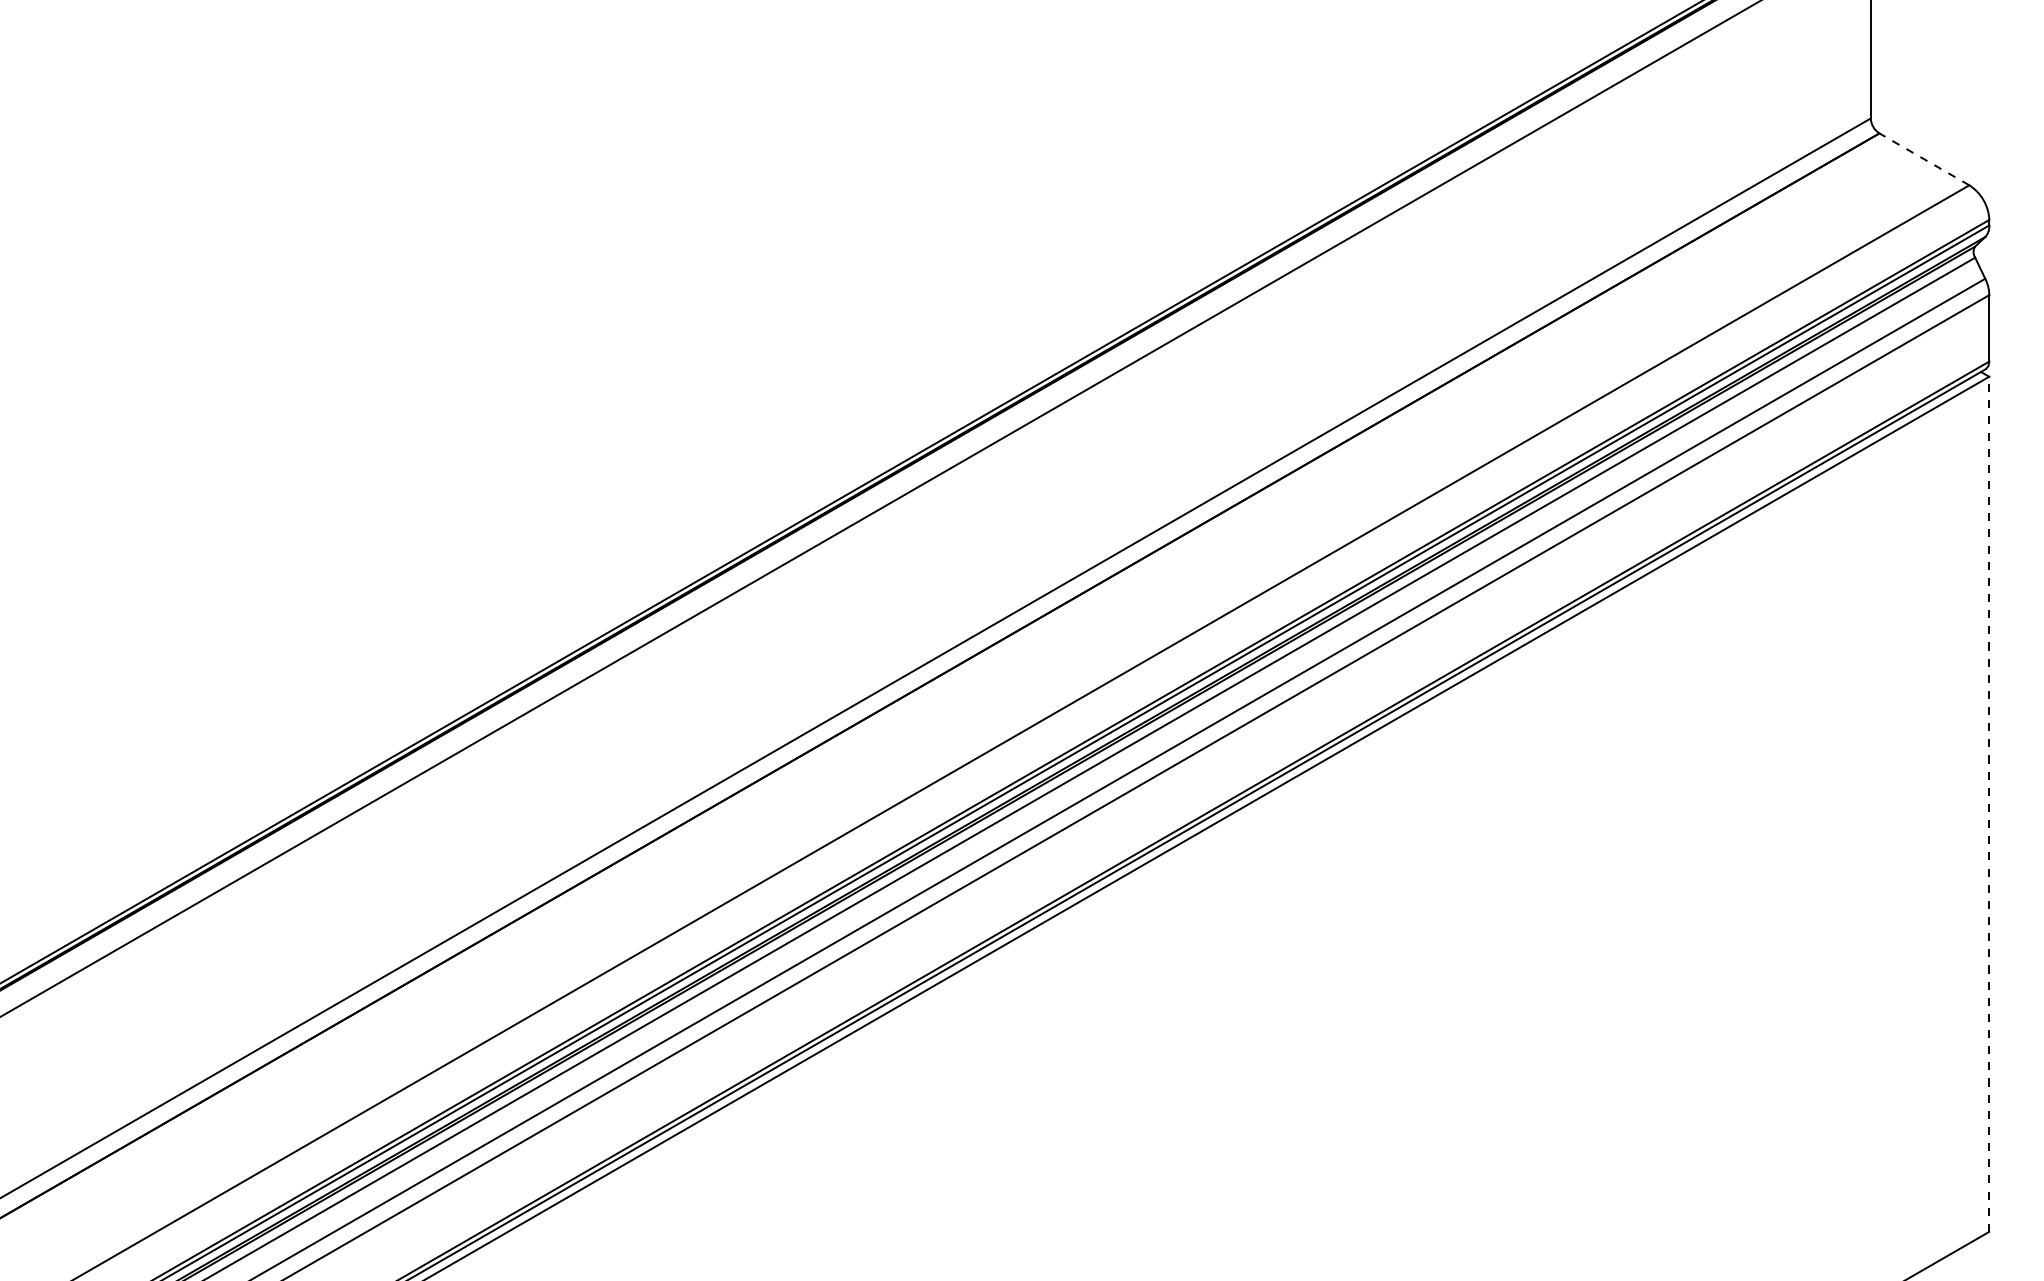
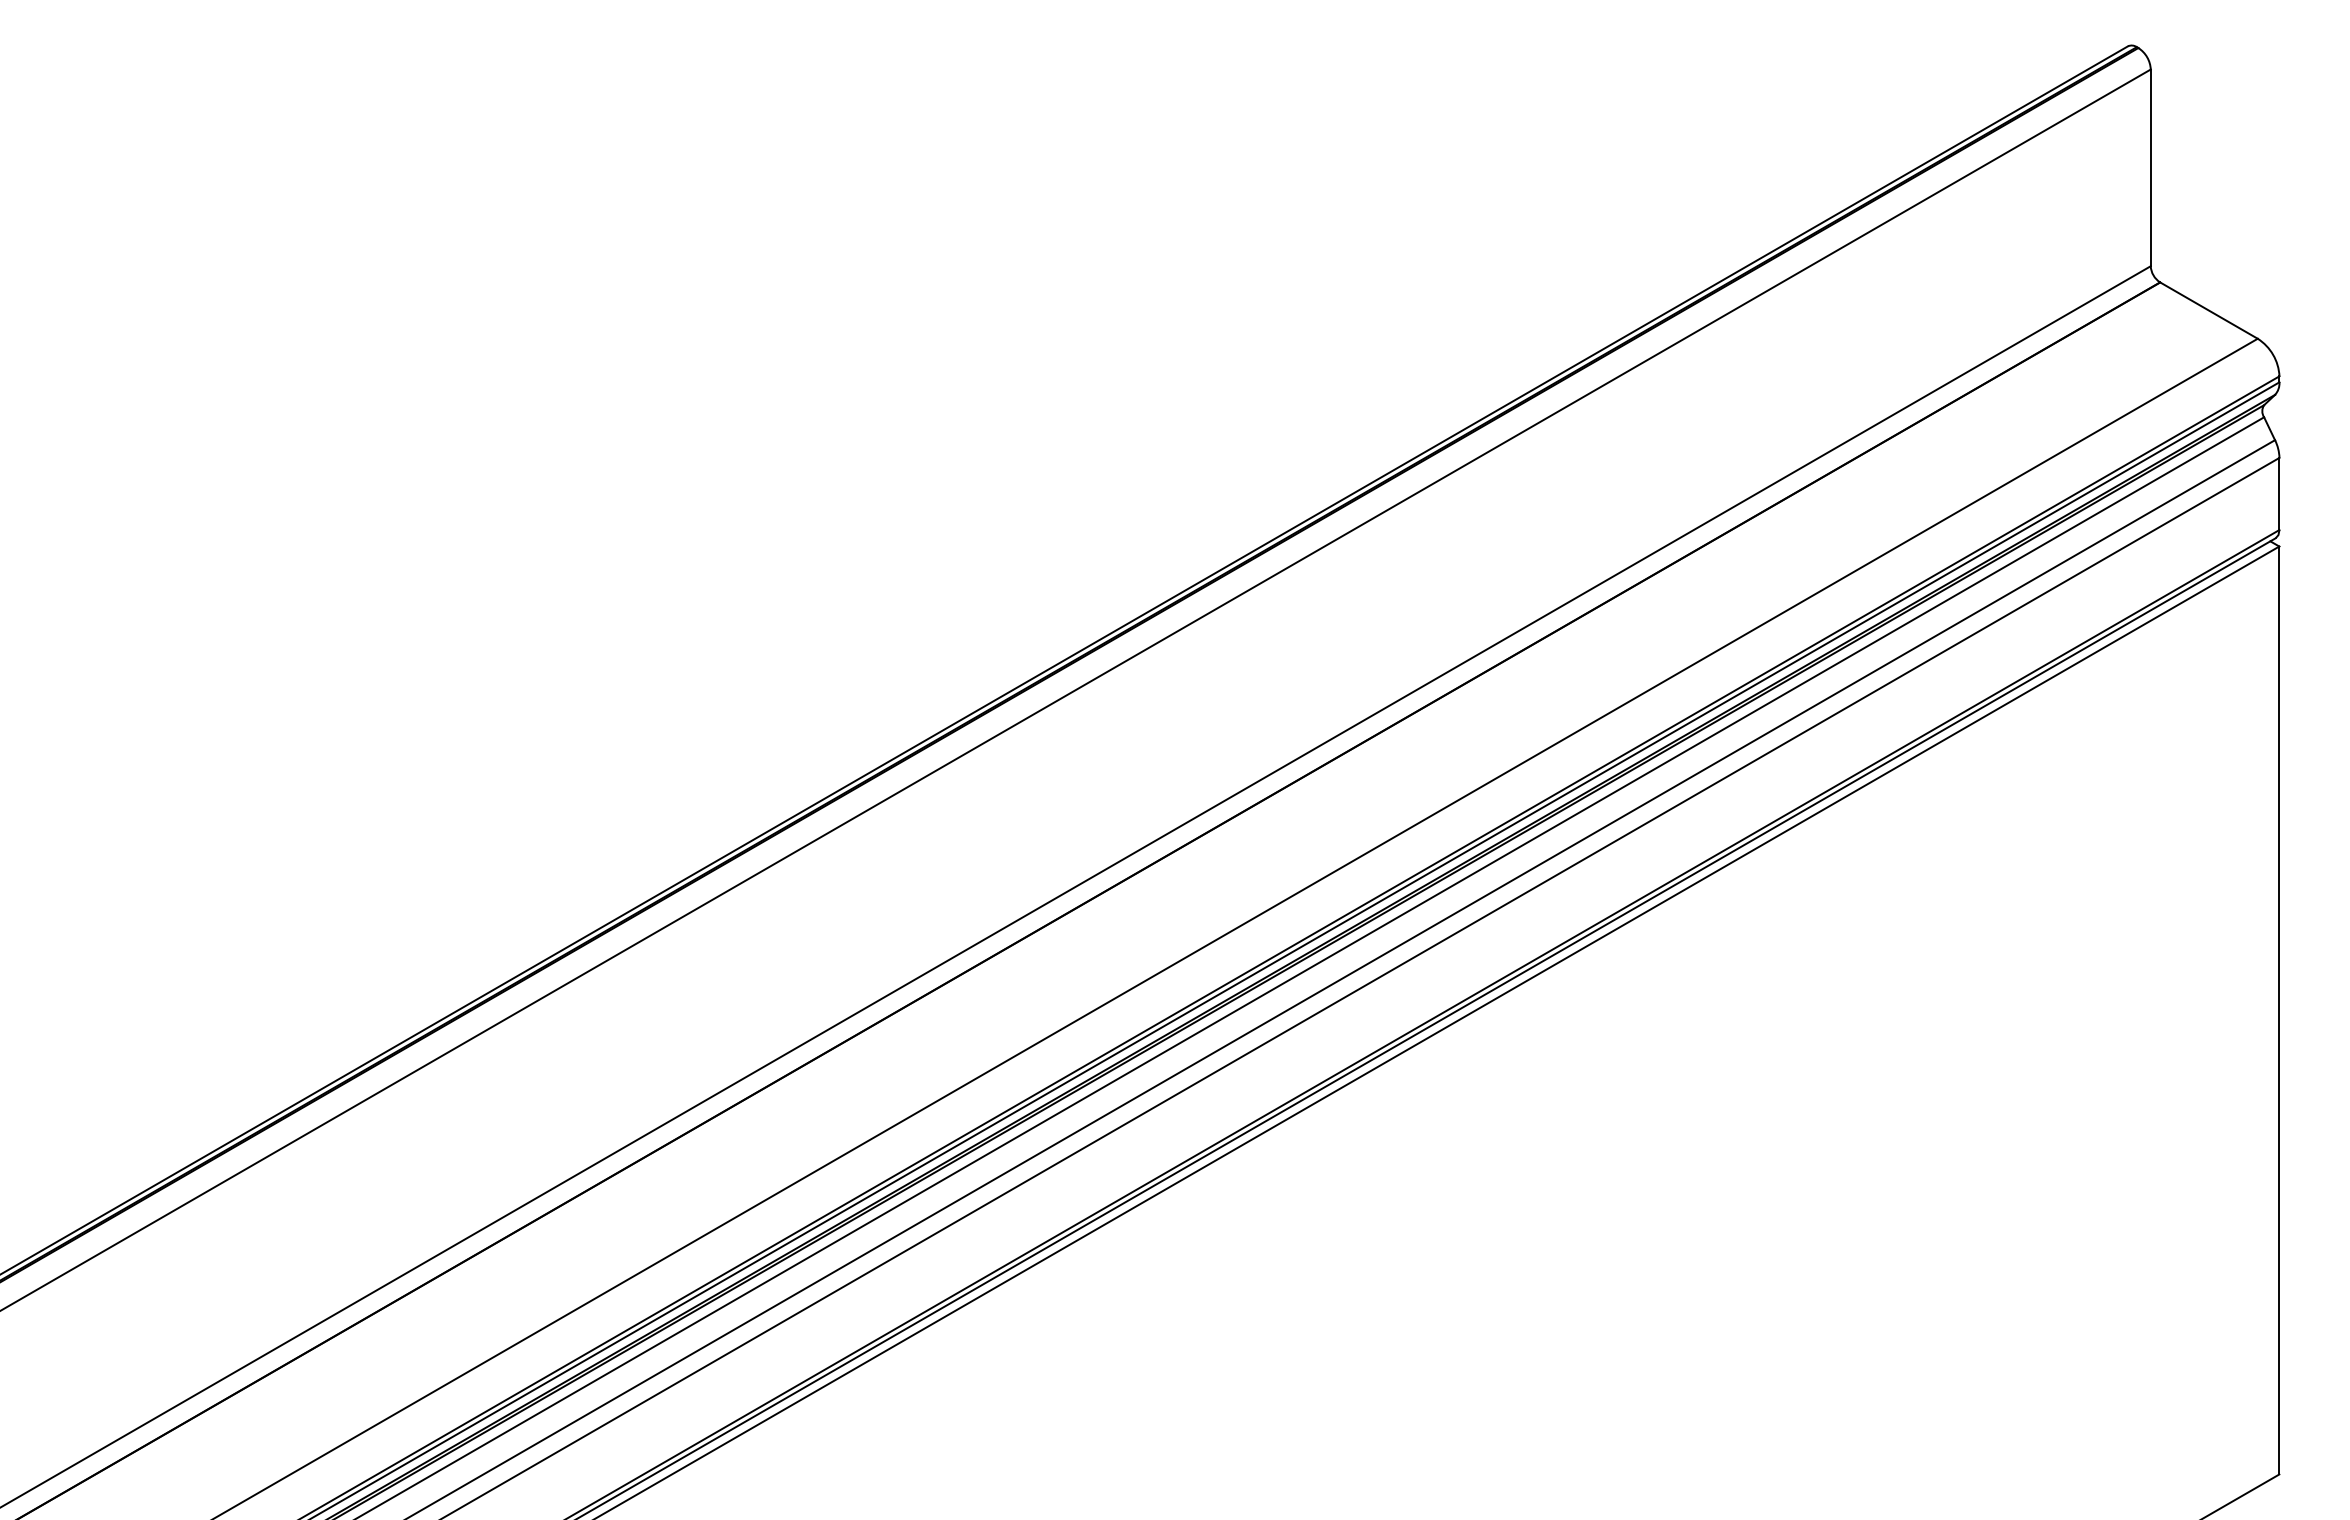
line: (1923, 159) -> (2208, 310), dashed -> solid
line: (1989, 804) -> (2279, 1010), dashed -> solid

